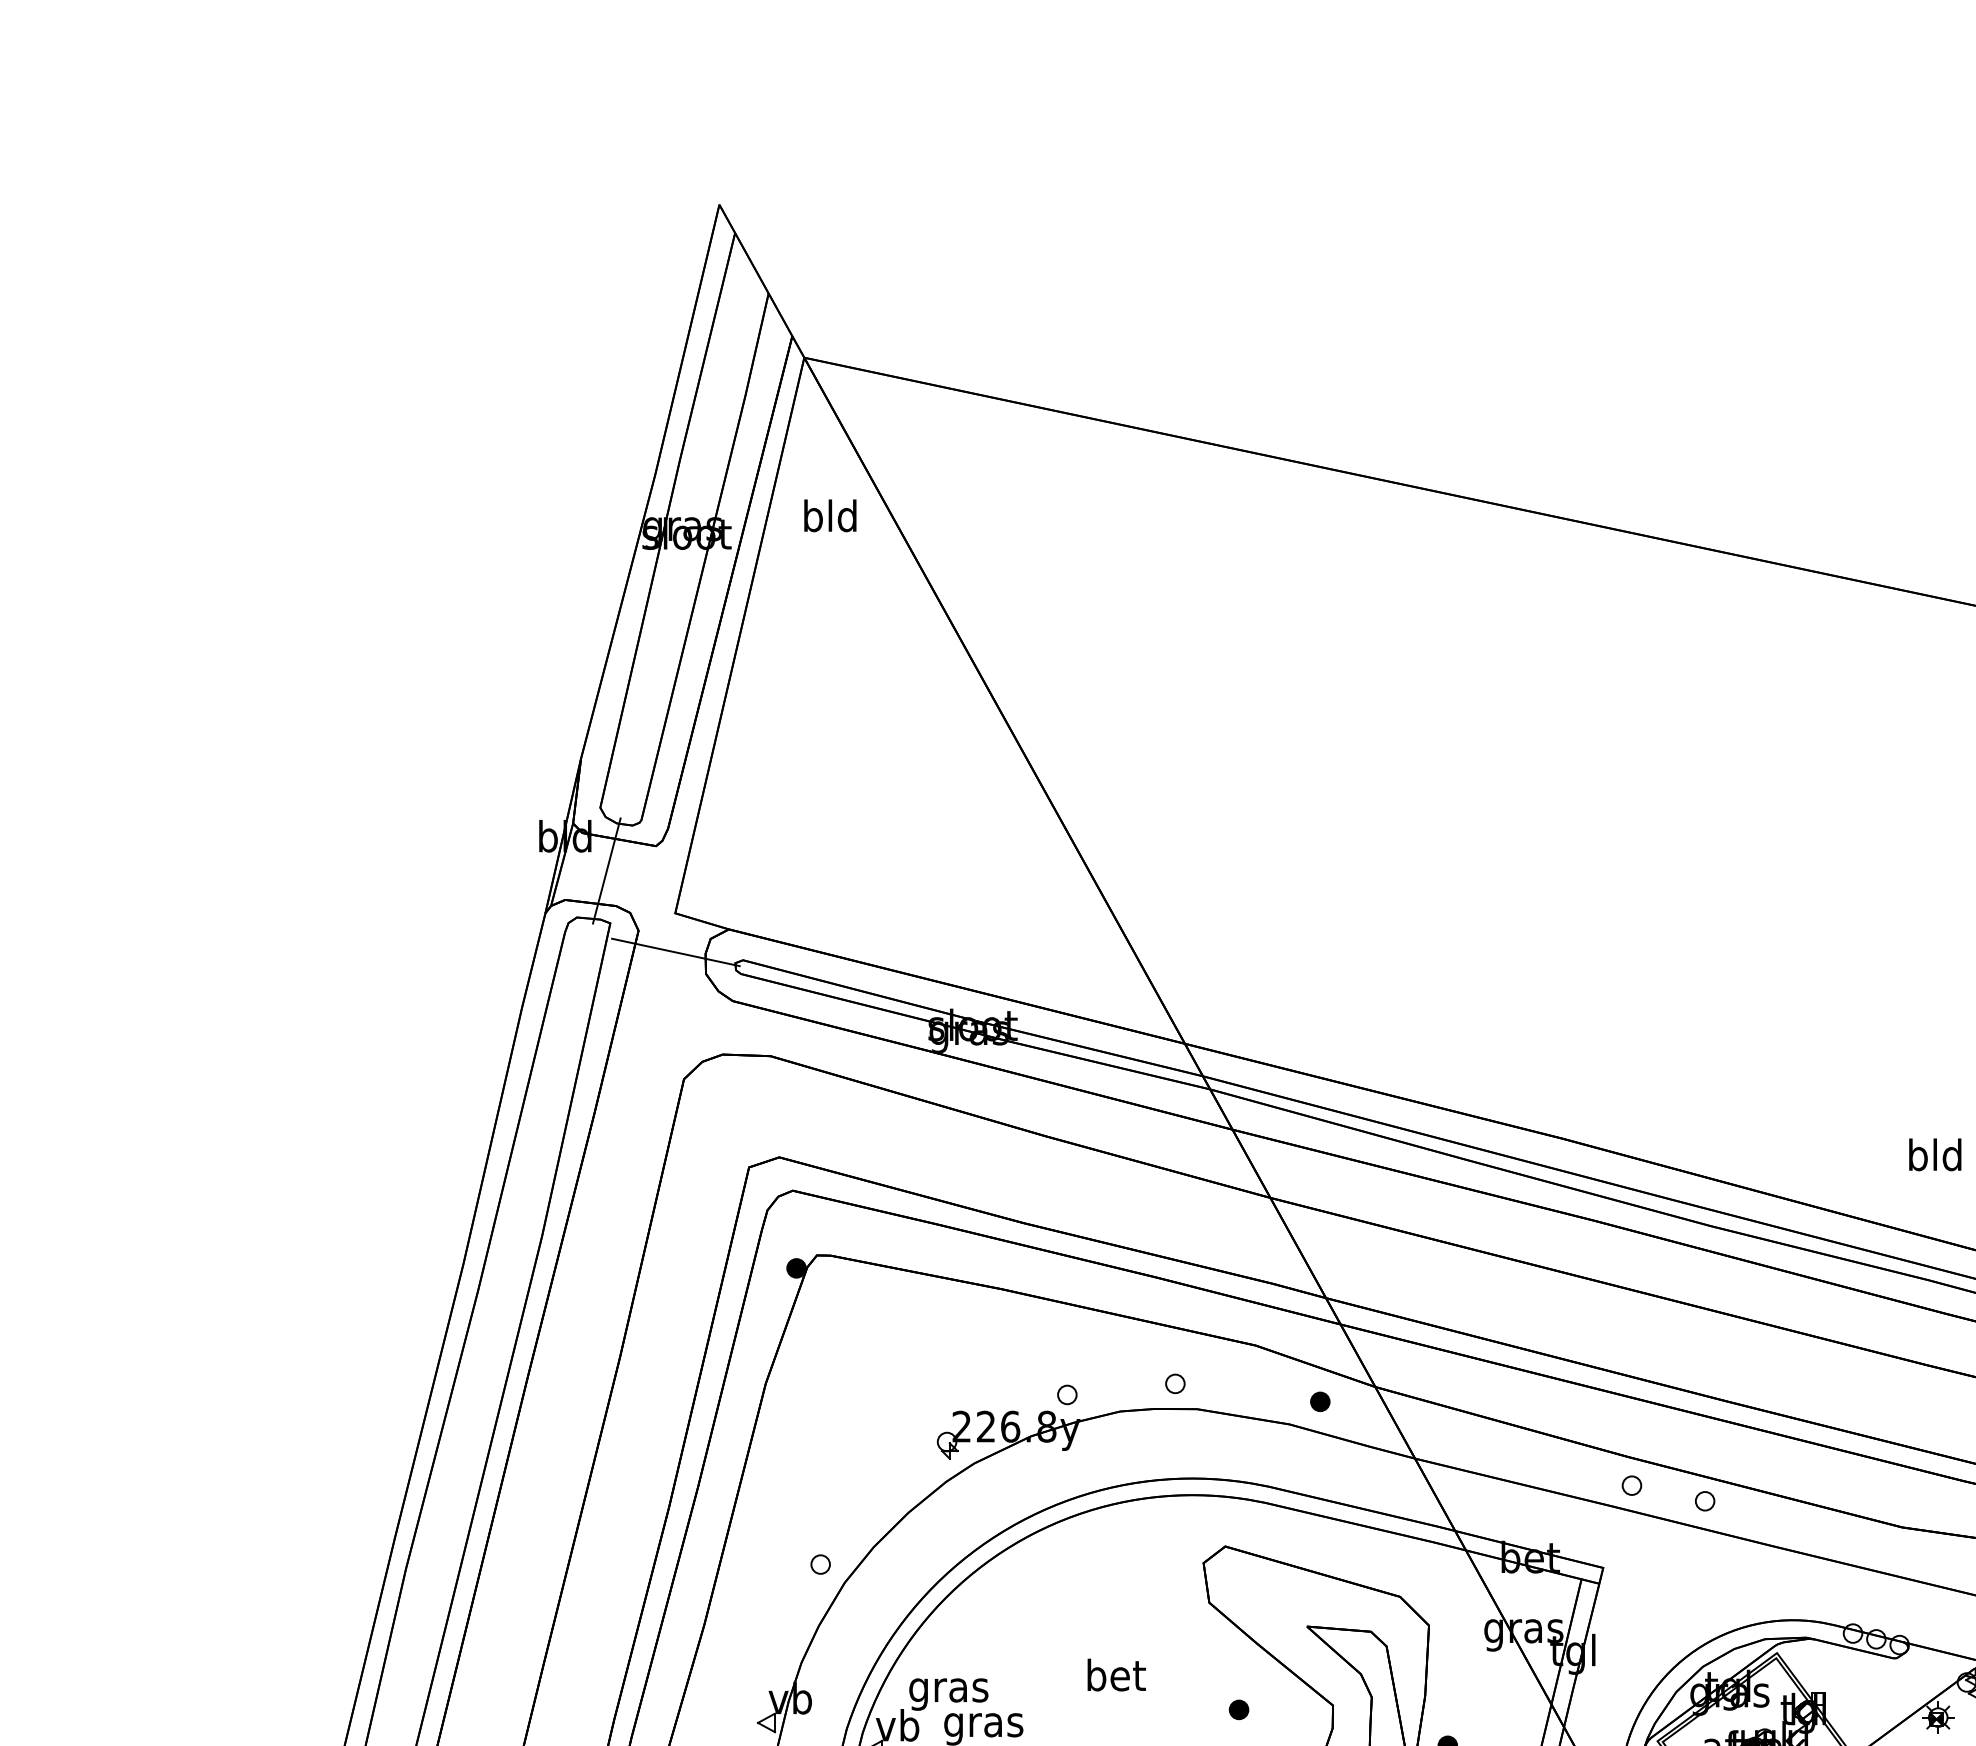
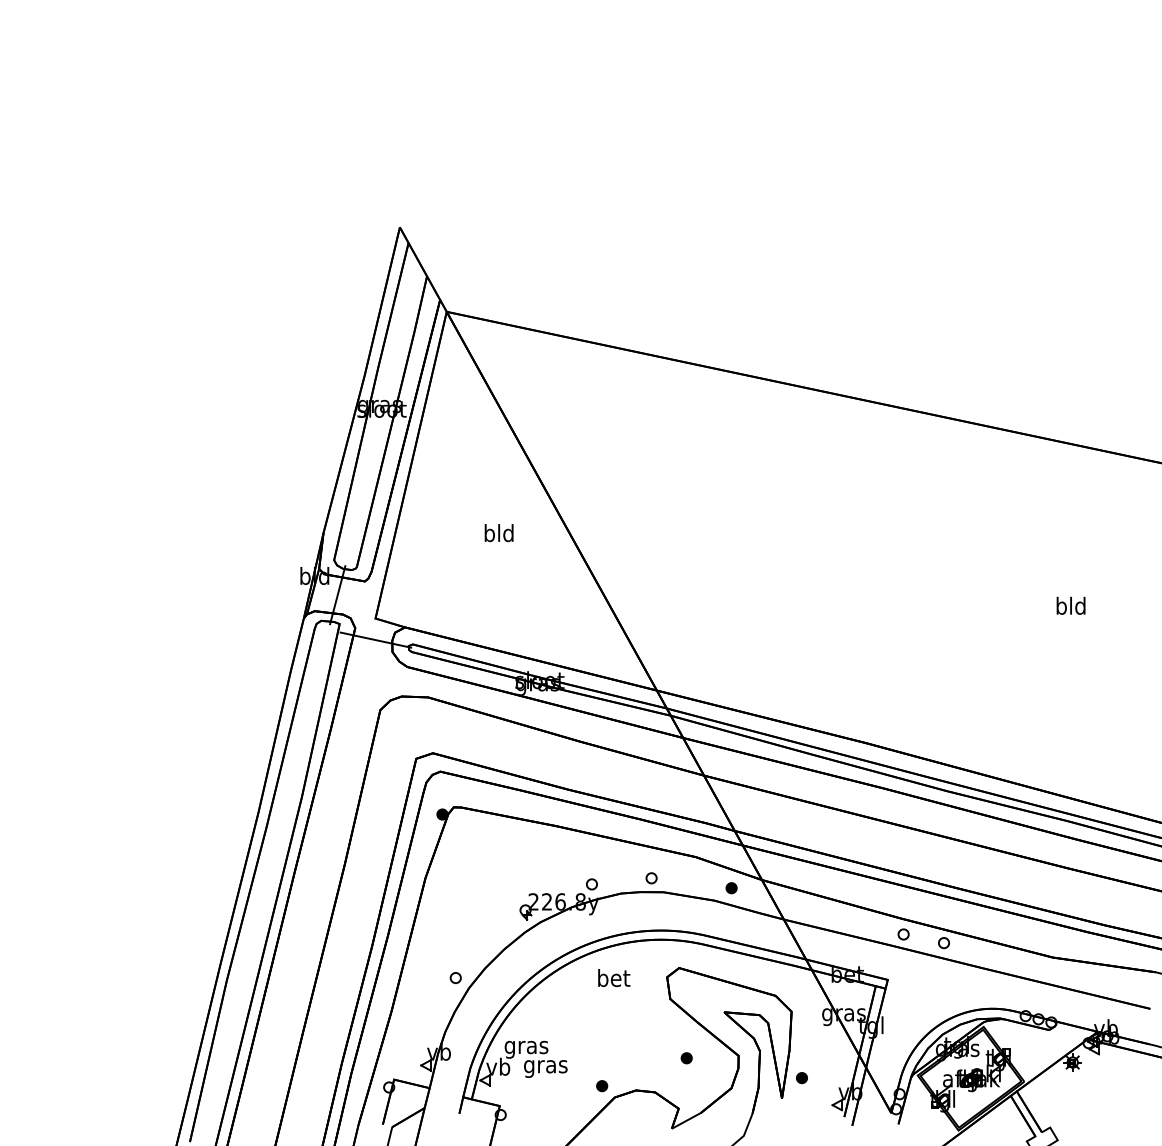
text: (829, 516) -> (498, 533), moved
text: (1934, 1154) -> (1070, 605), moved
text: (1117, 1675) -> (614, 978), moved

